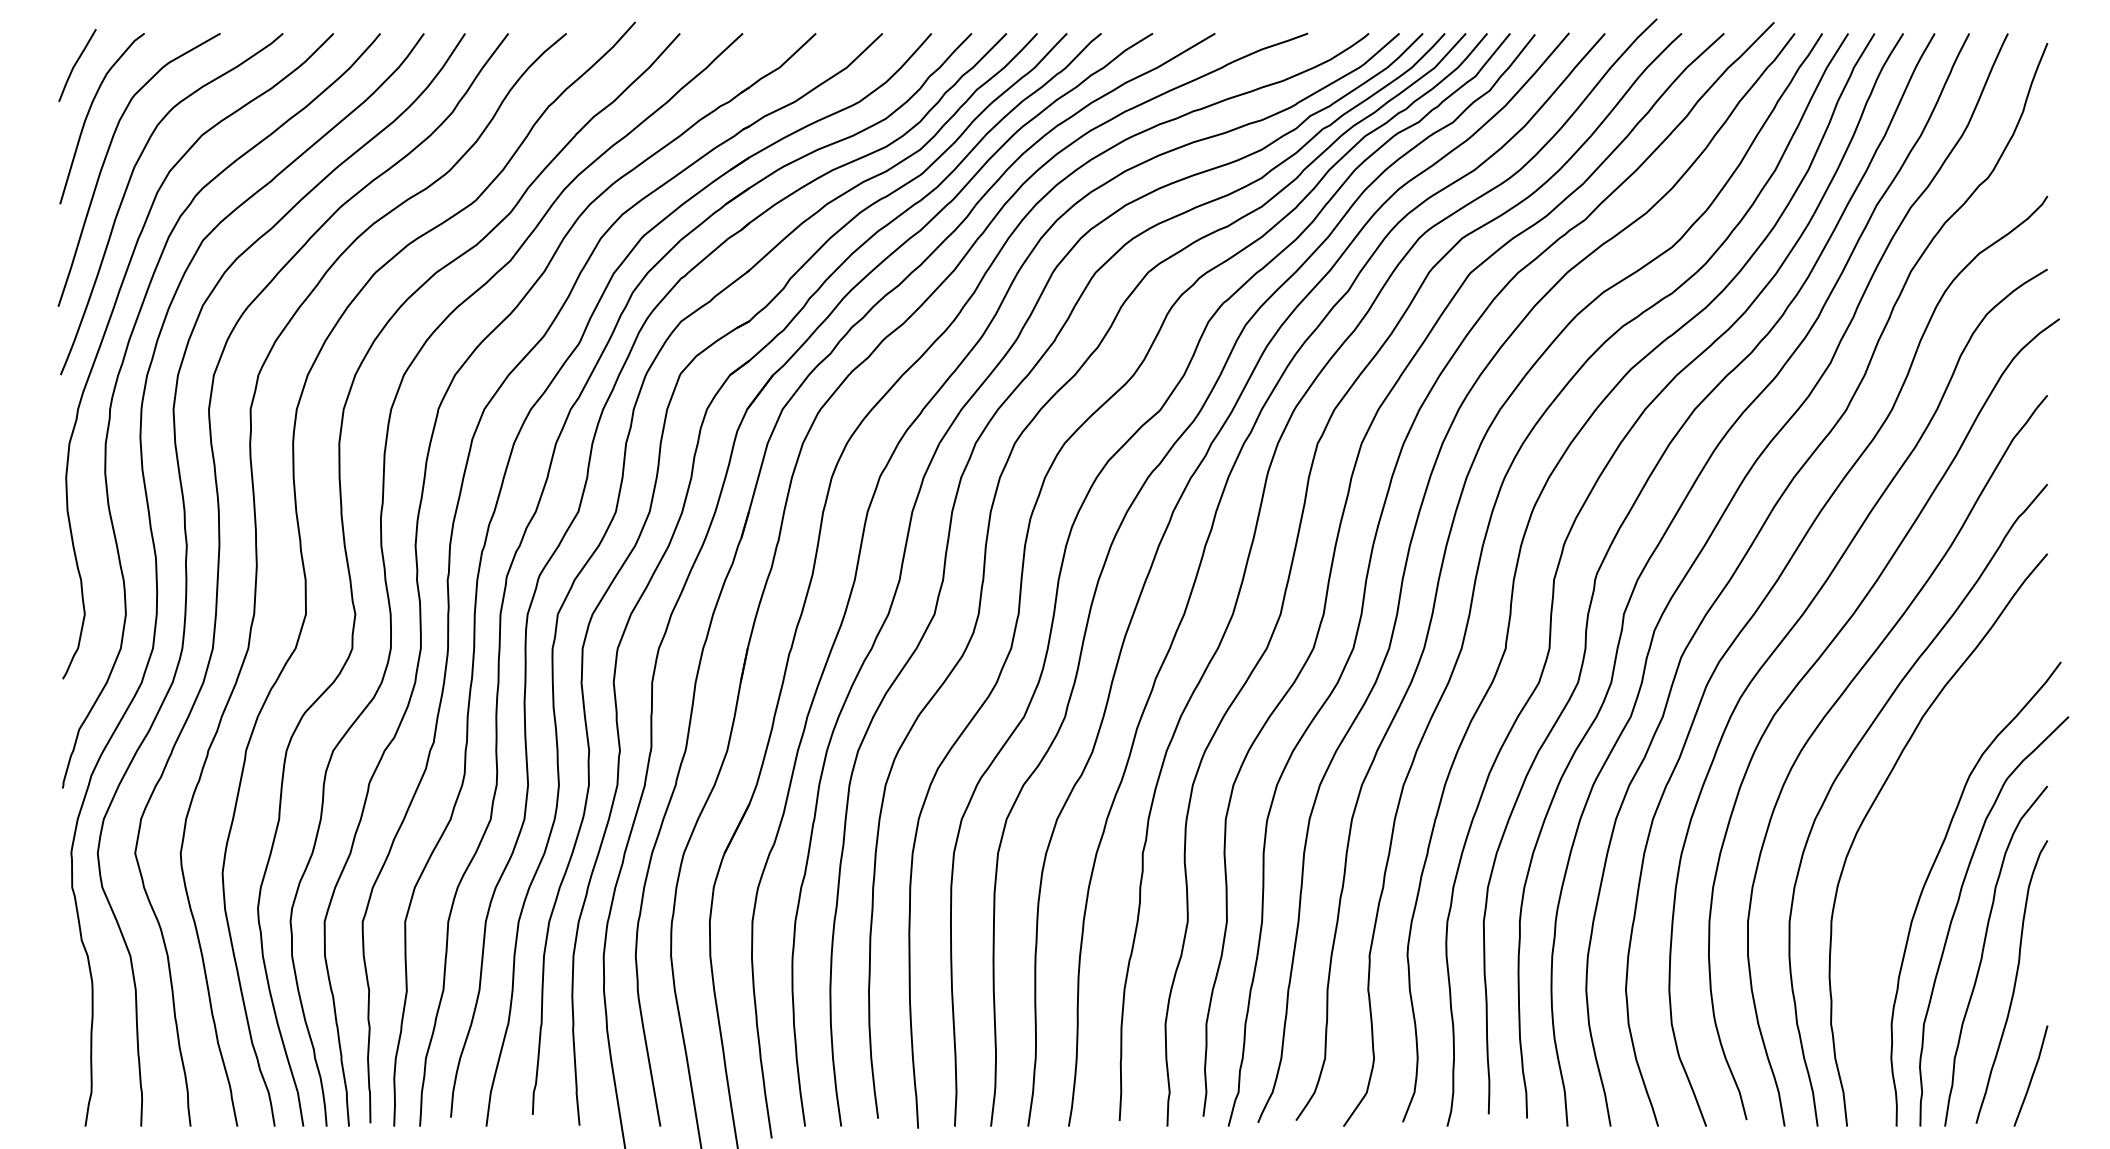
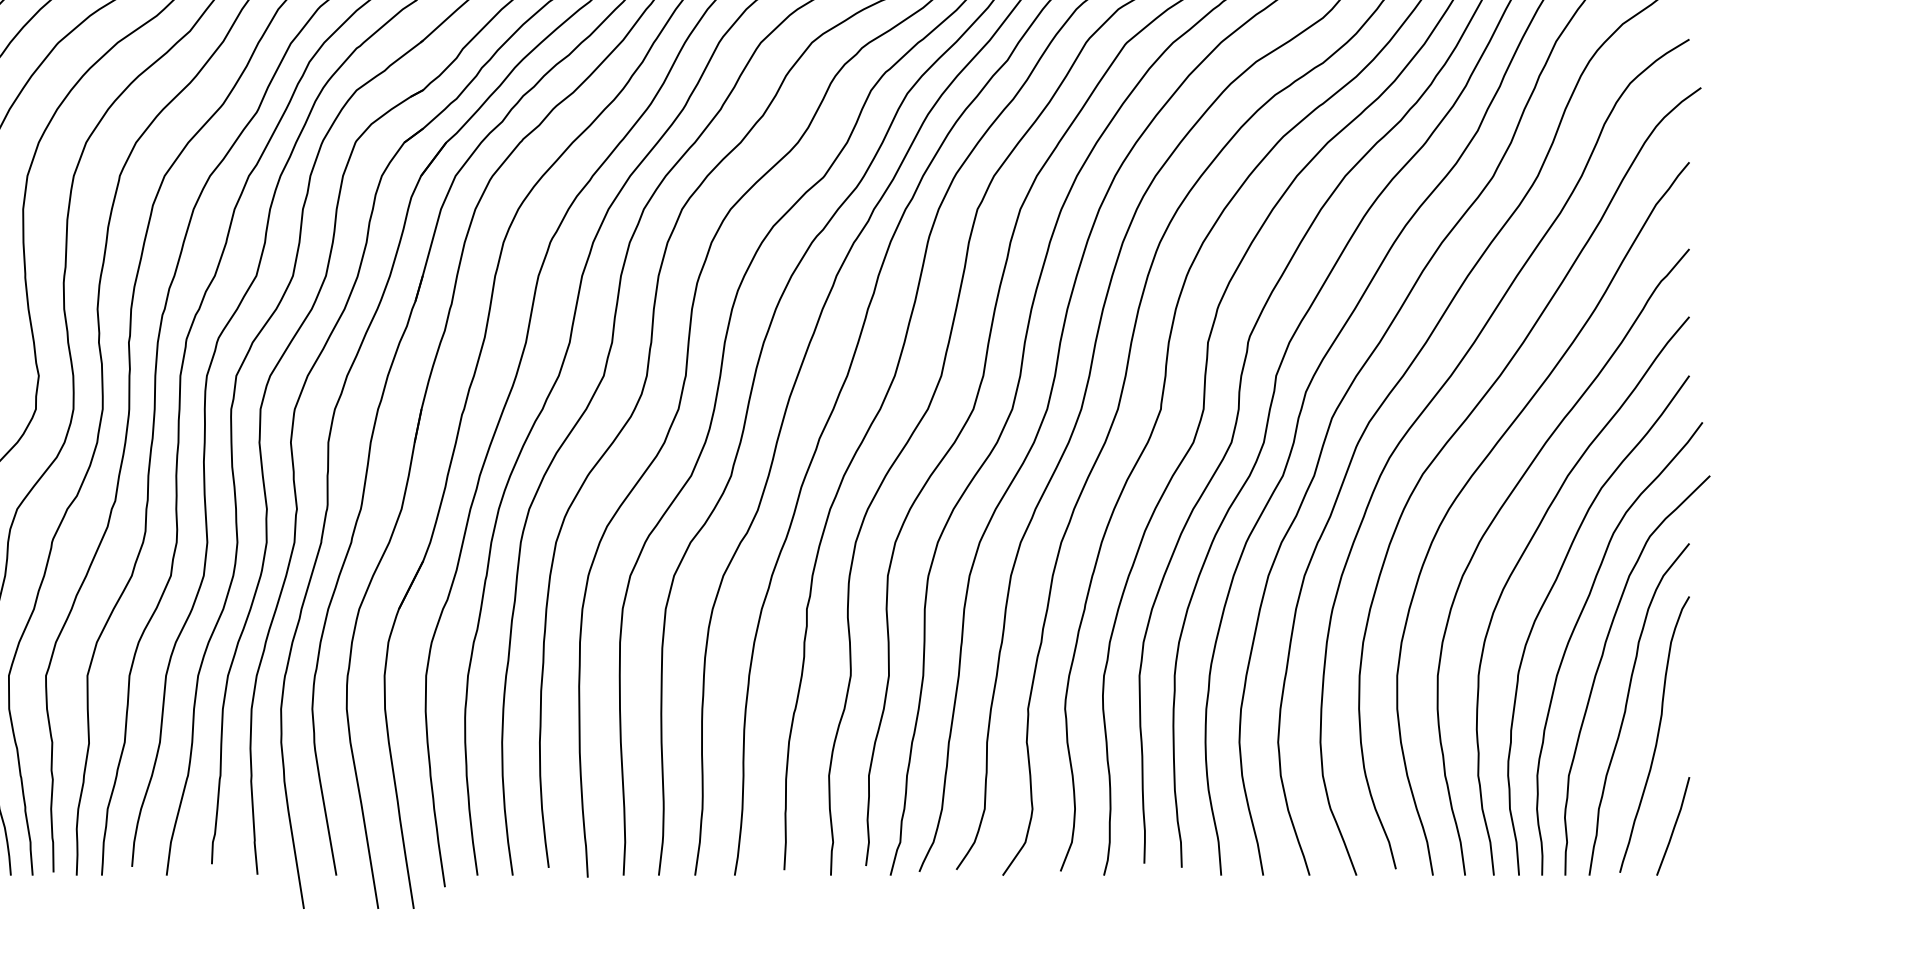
curve: (1901, 843) -> (1546, 599), added

